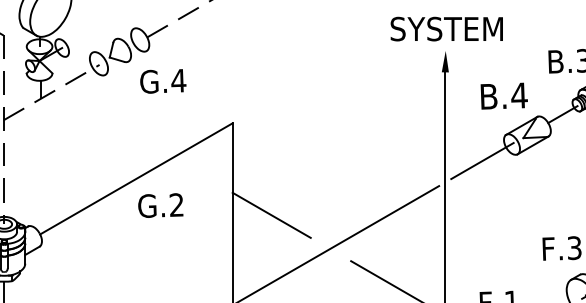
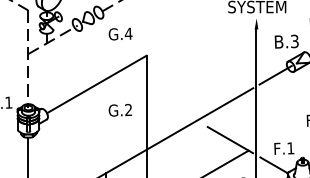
text: (162, 80) -> (120, 33), moved
text: (518, 95) -> (294, 41), B.4 -> B.3
text: (159, 205) -> (119, 110), moved
line: (271, 215) -> (166, 103), removed

